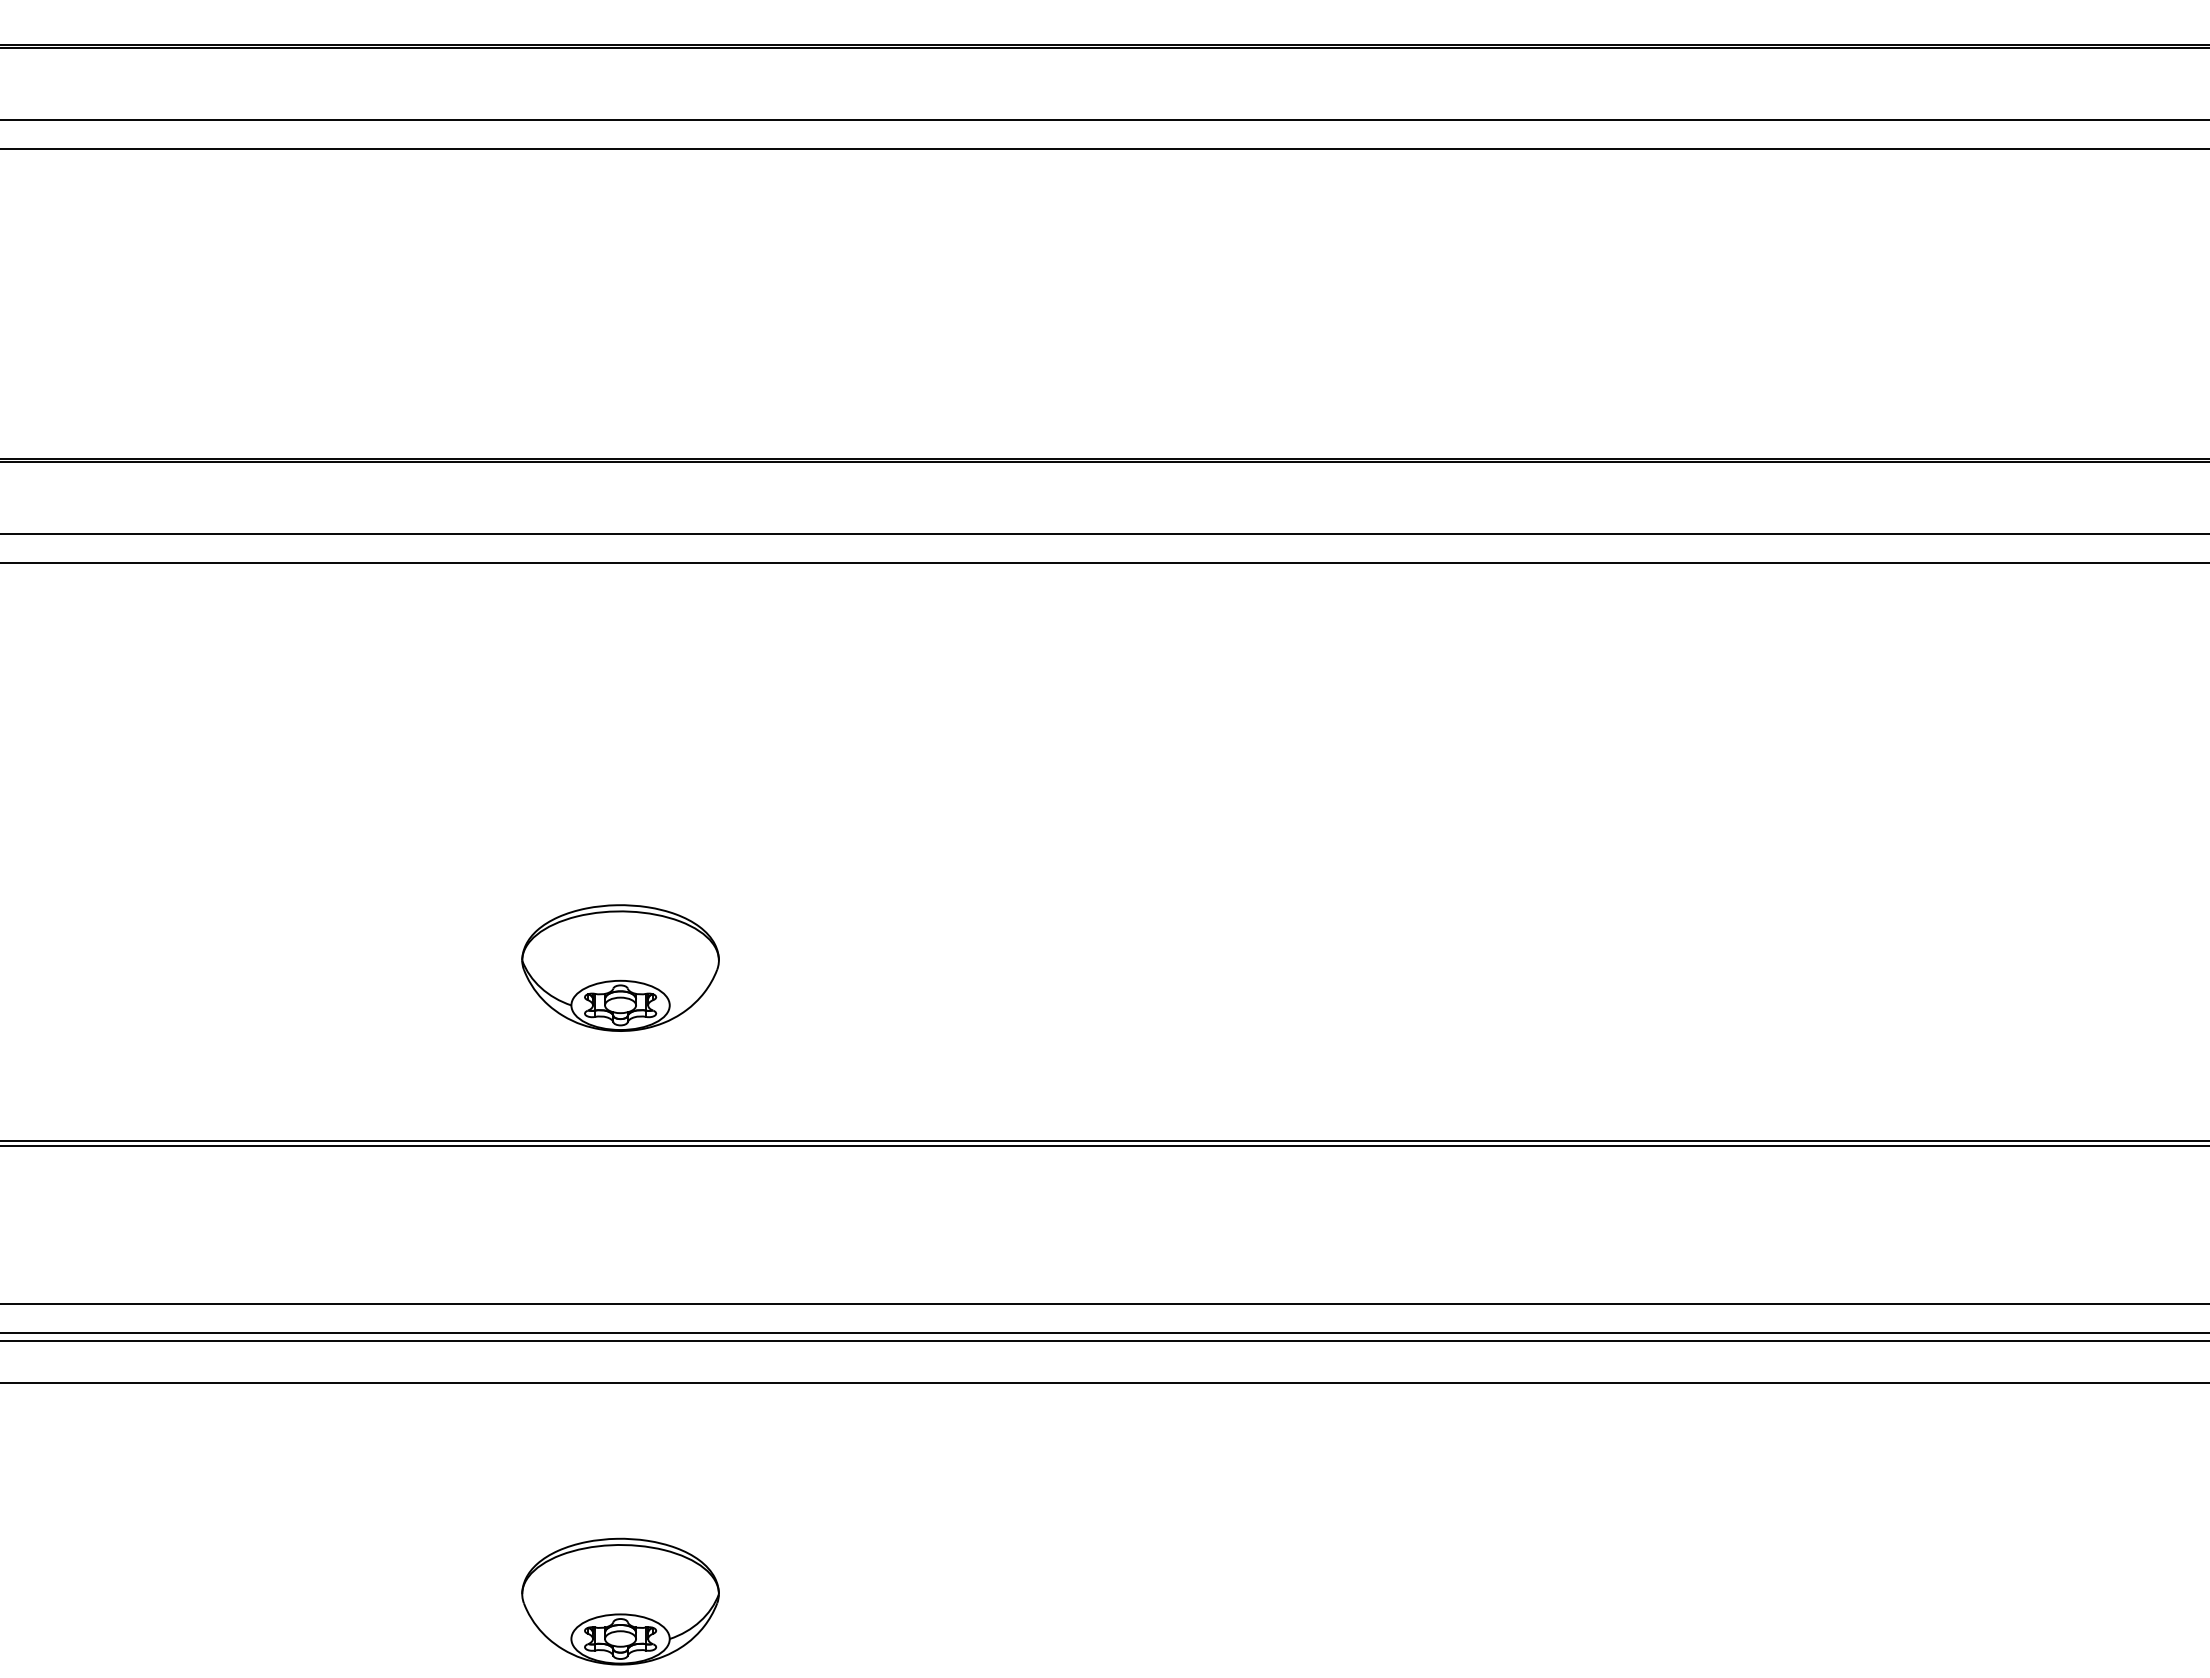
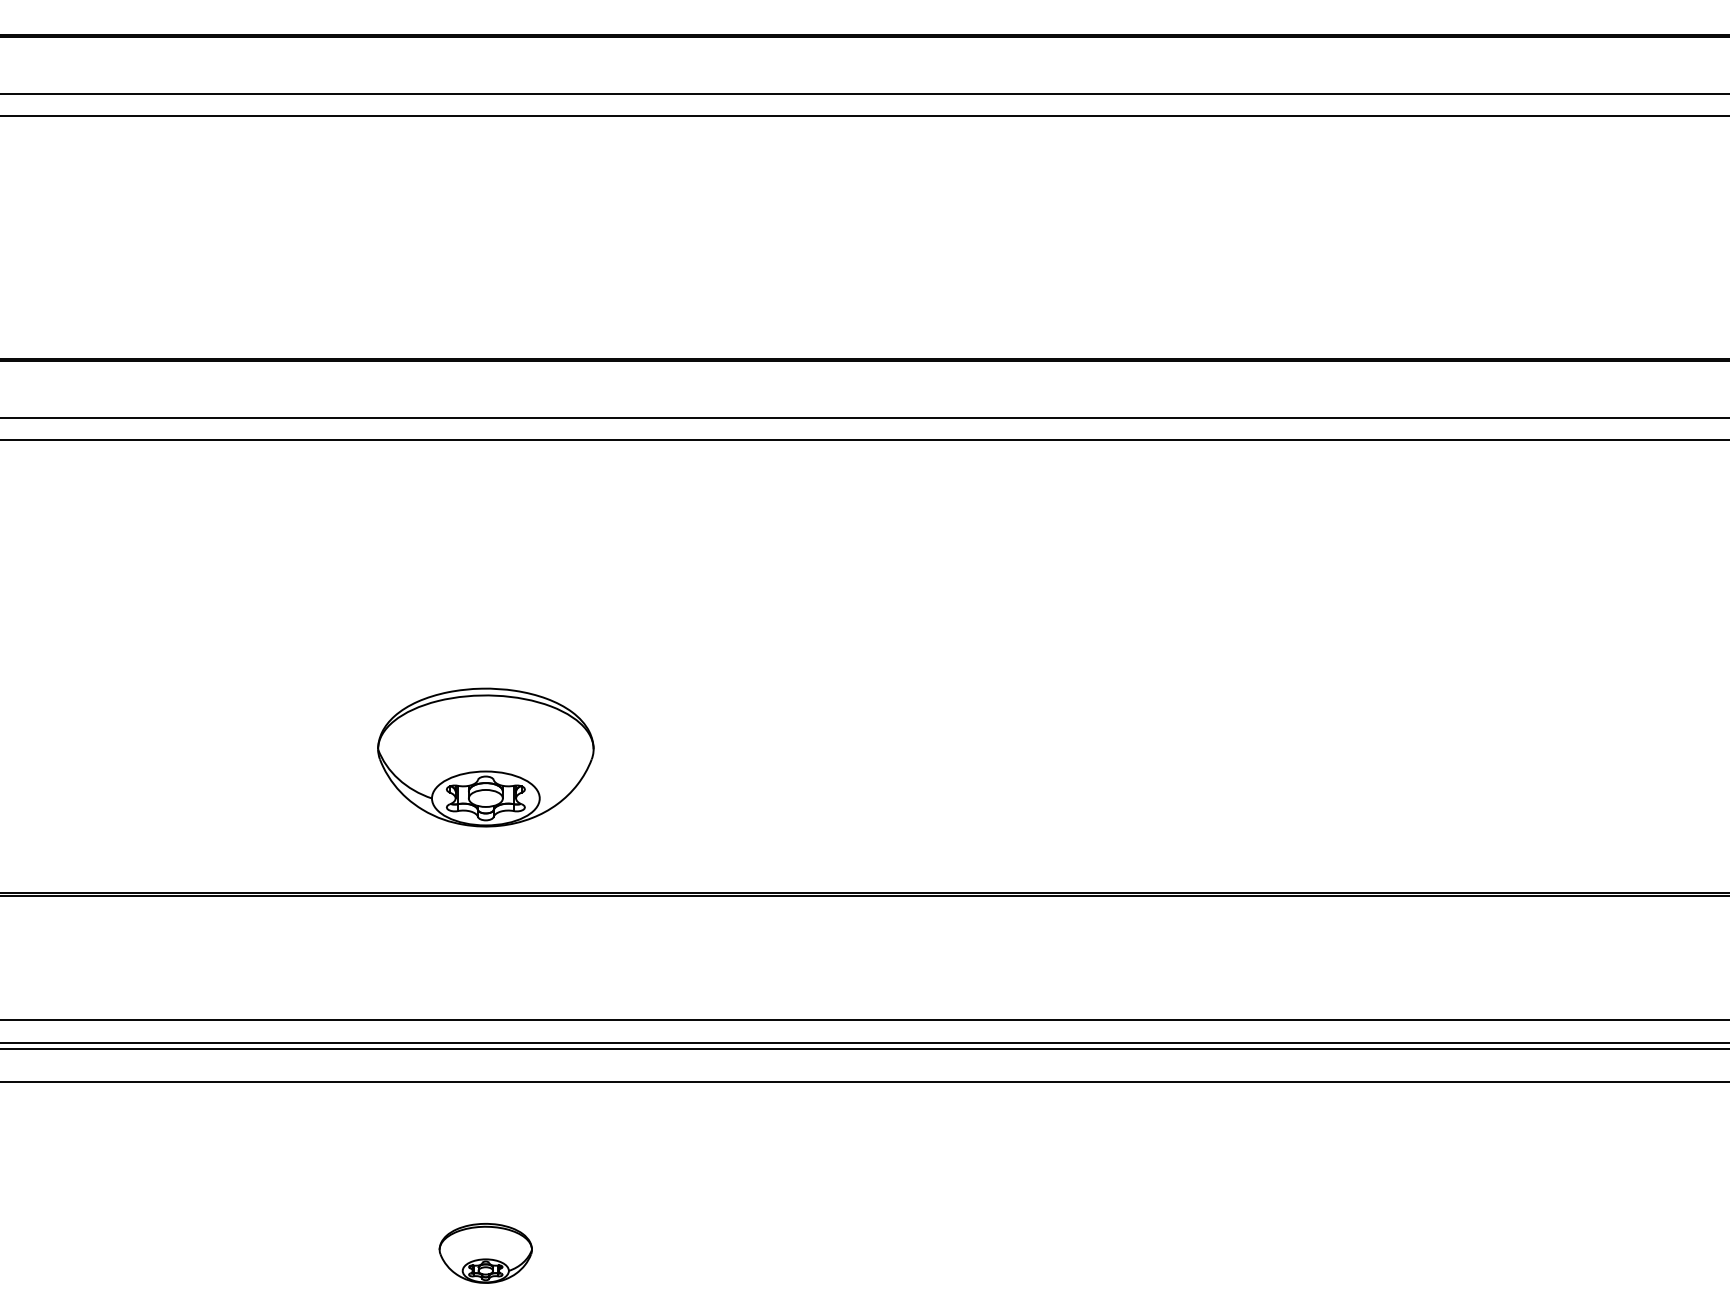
part: (620, 967) -> (485, 757), size x1.4
part: (620, 1601) -> (485, 1253), size x0.6

